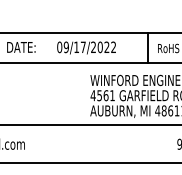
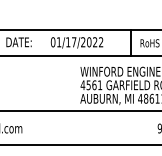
text: (65, 47) -> (58, 42), 09/17/2022 -> 01/17/2022

